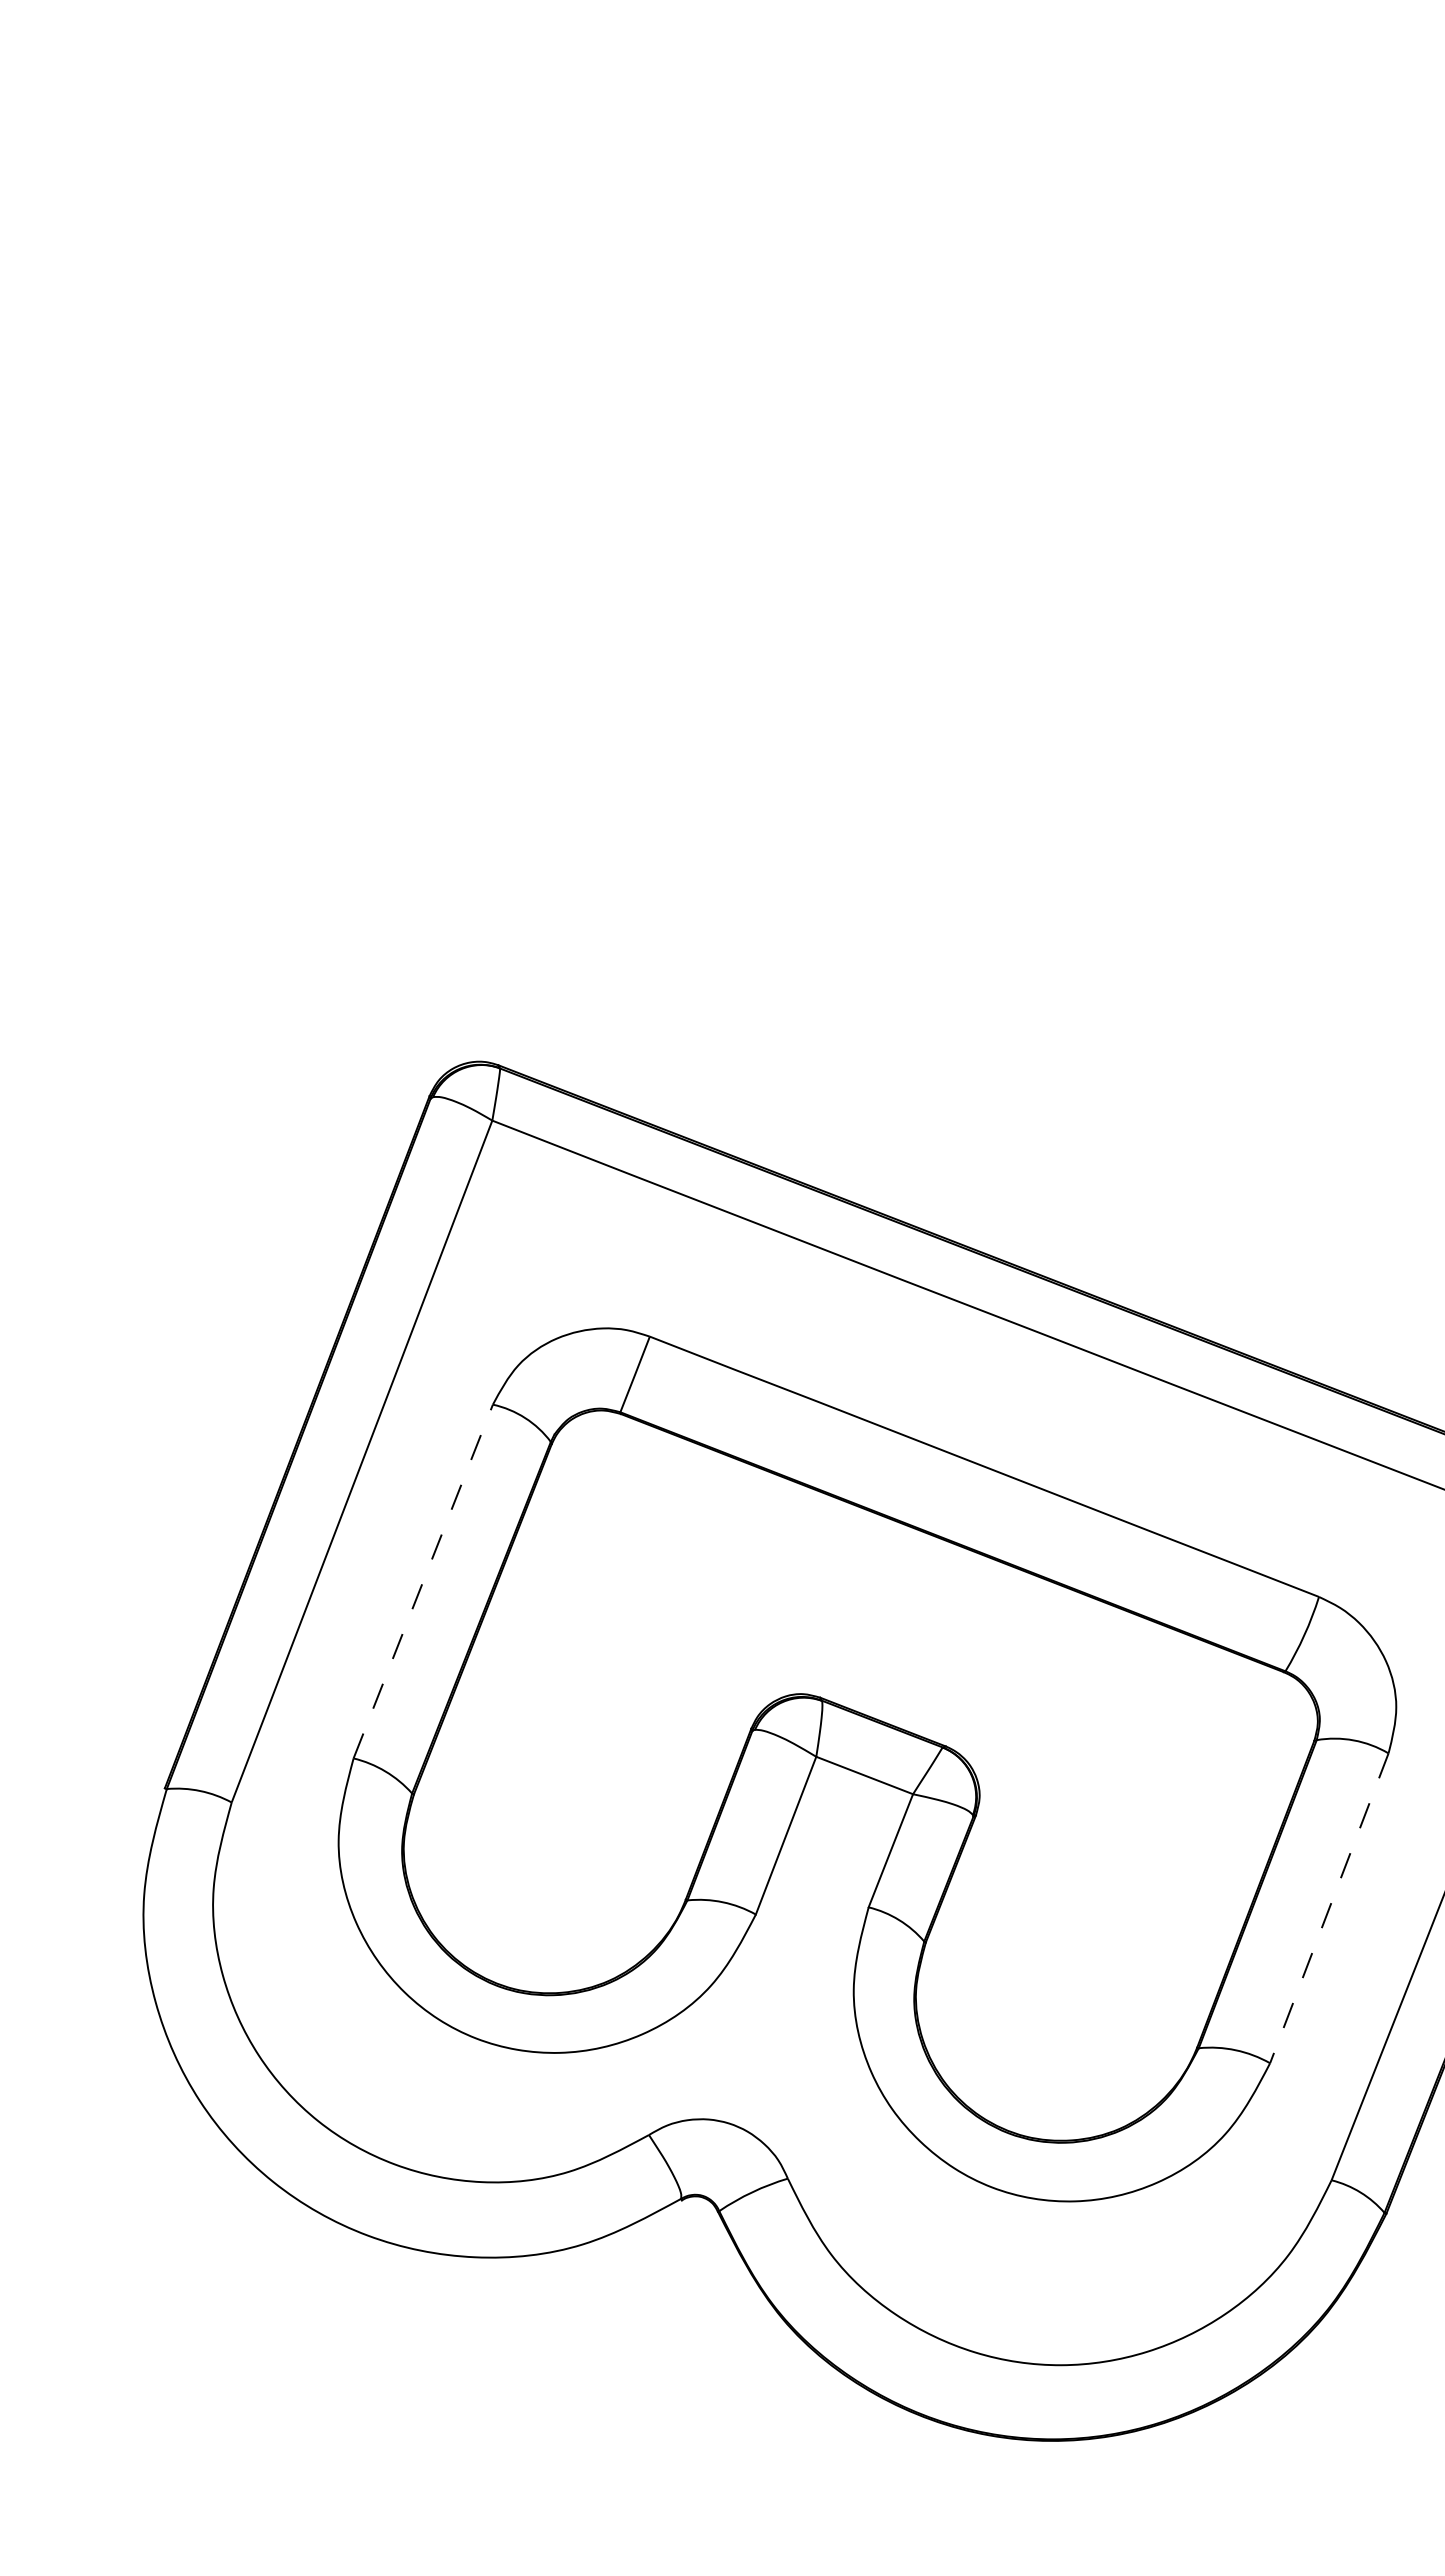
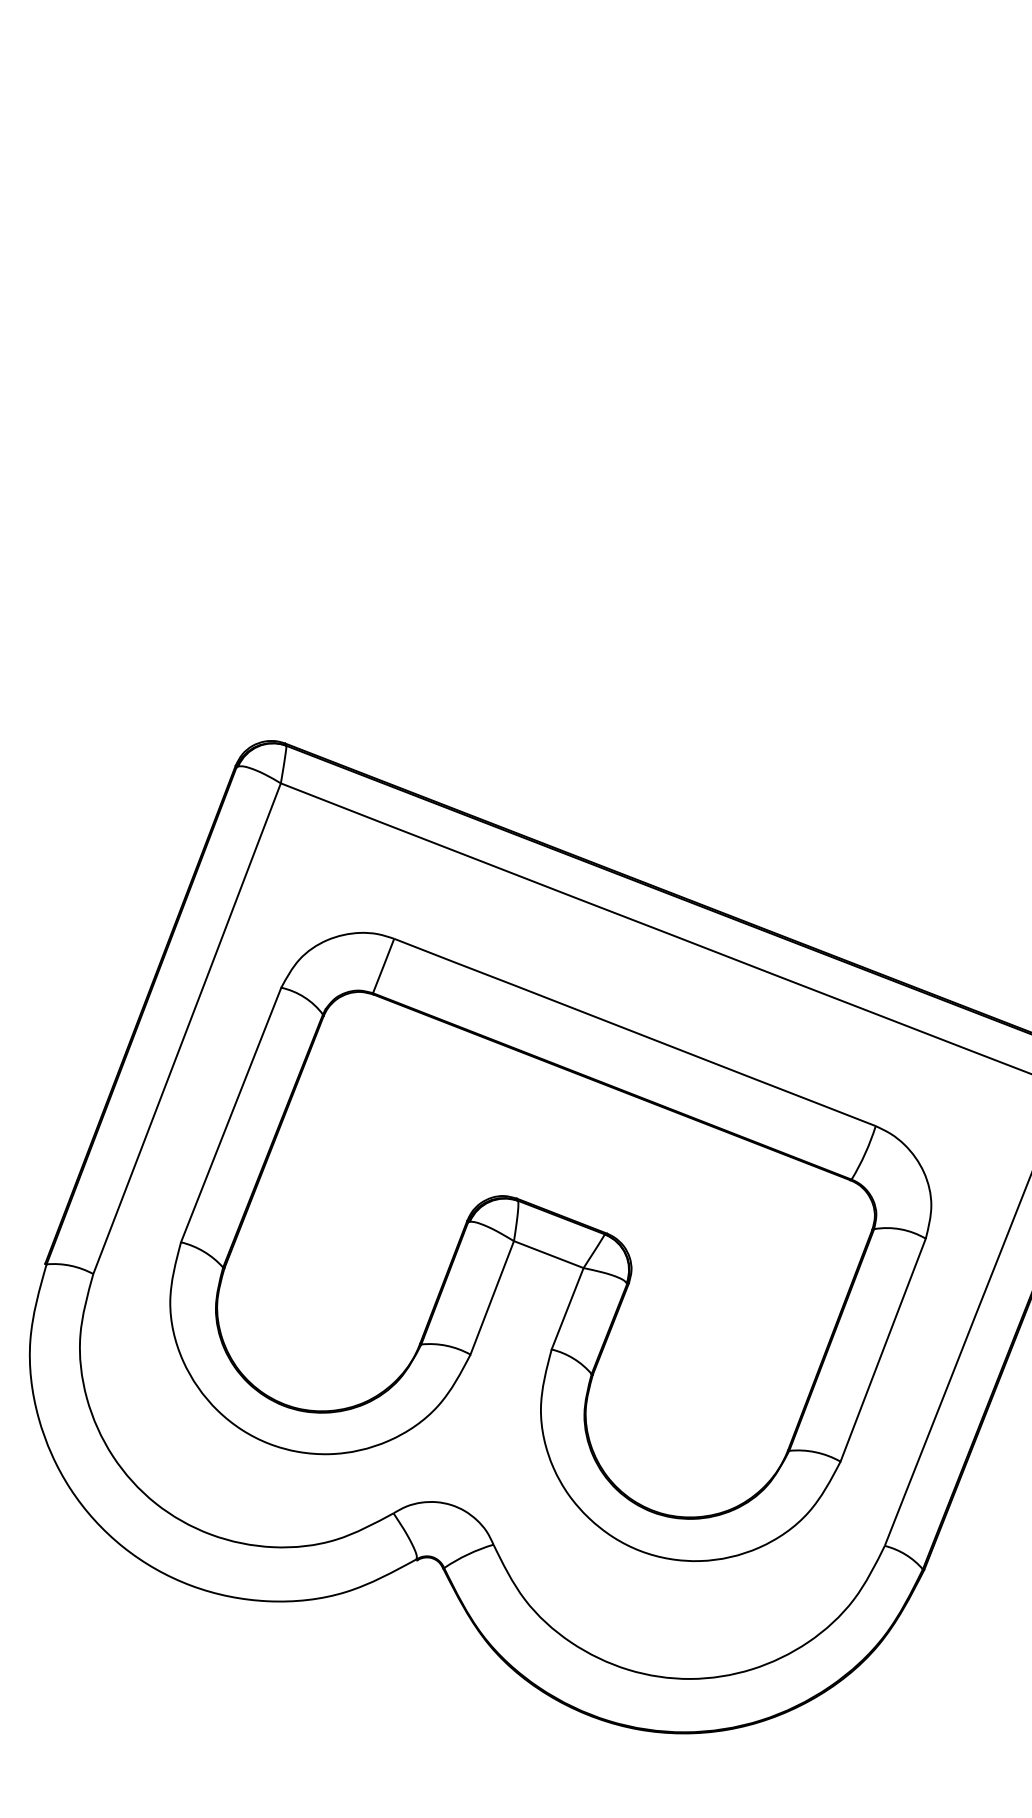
line: (423, 1581) -> (231, 1114), dashed -> solid
line: (1329, 1908) -> (883, 1350), dashed -> solid

